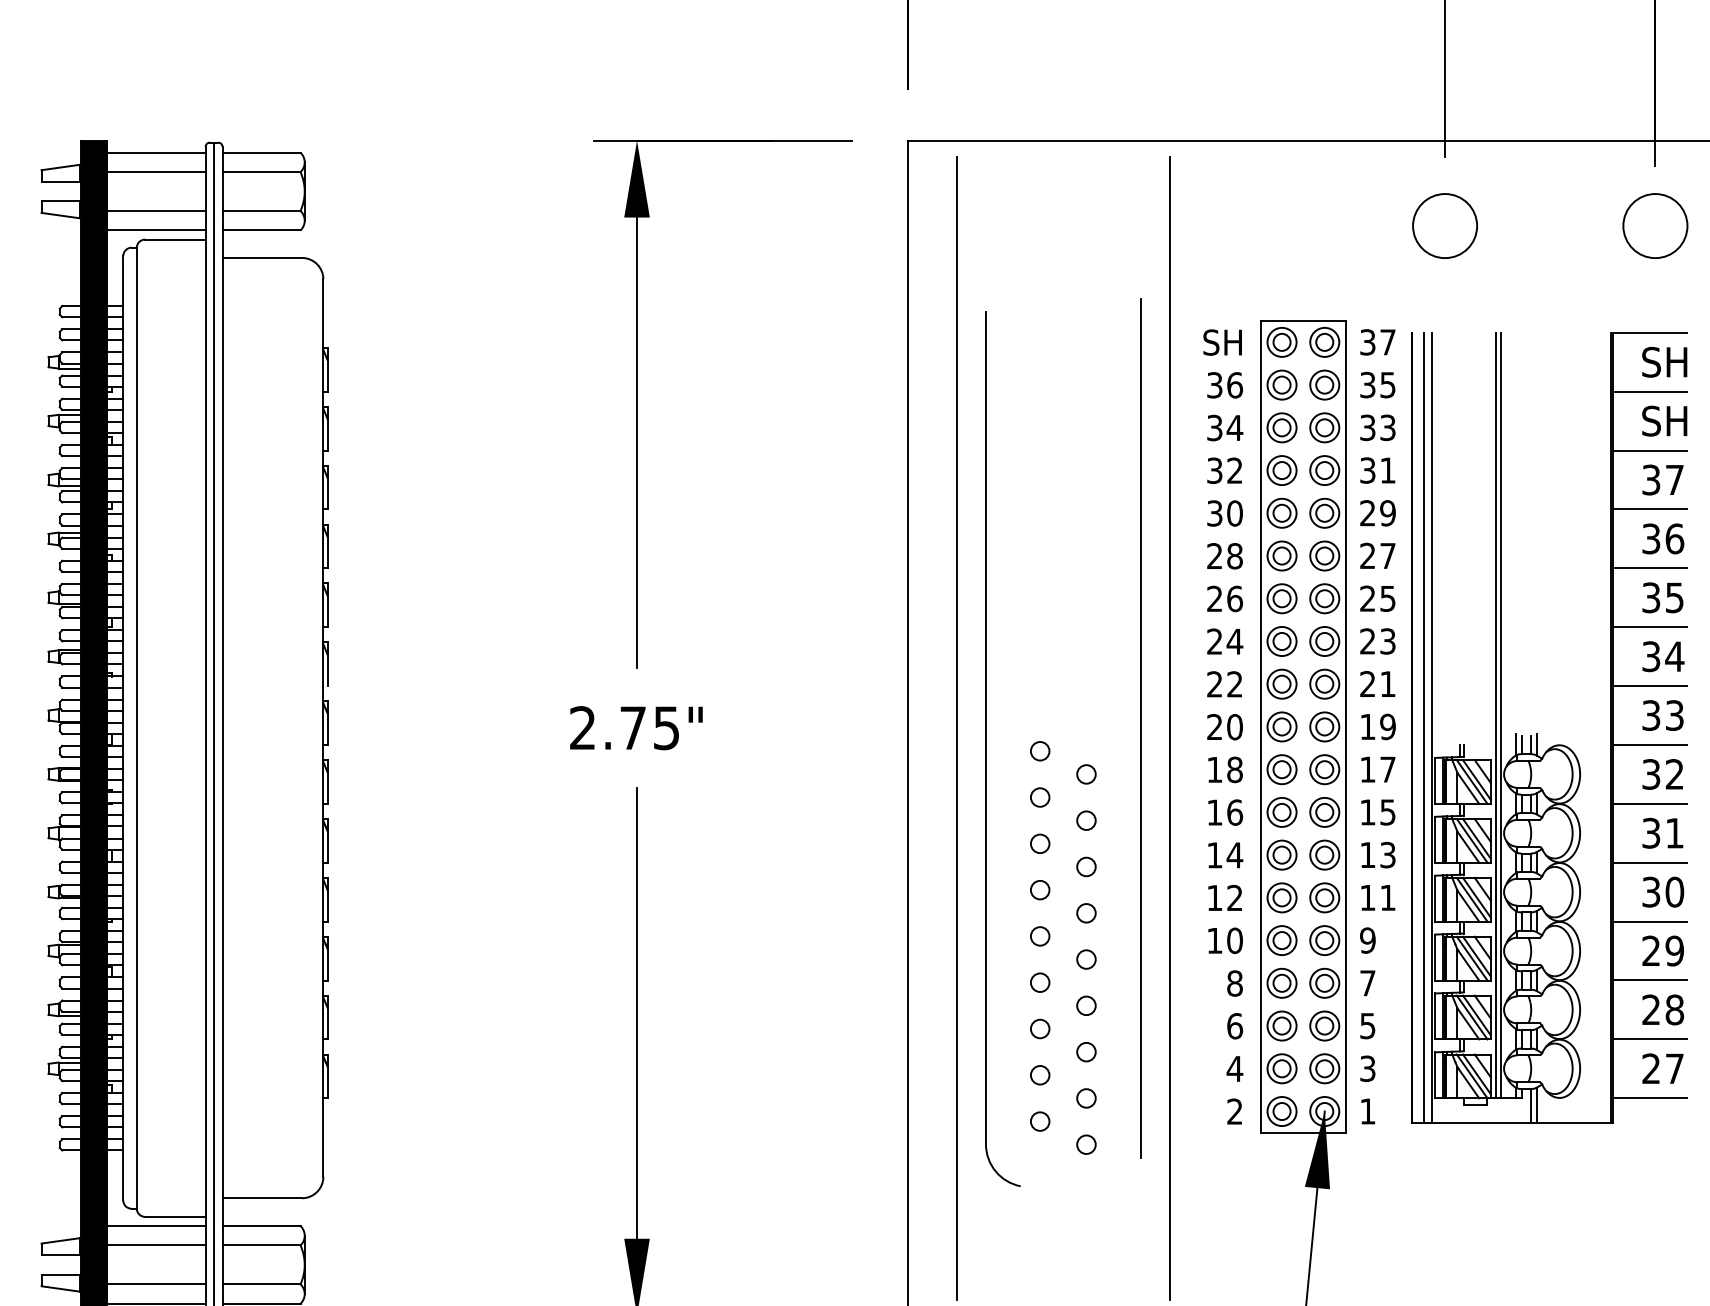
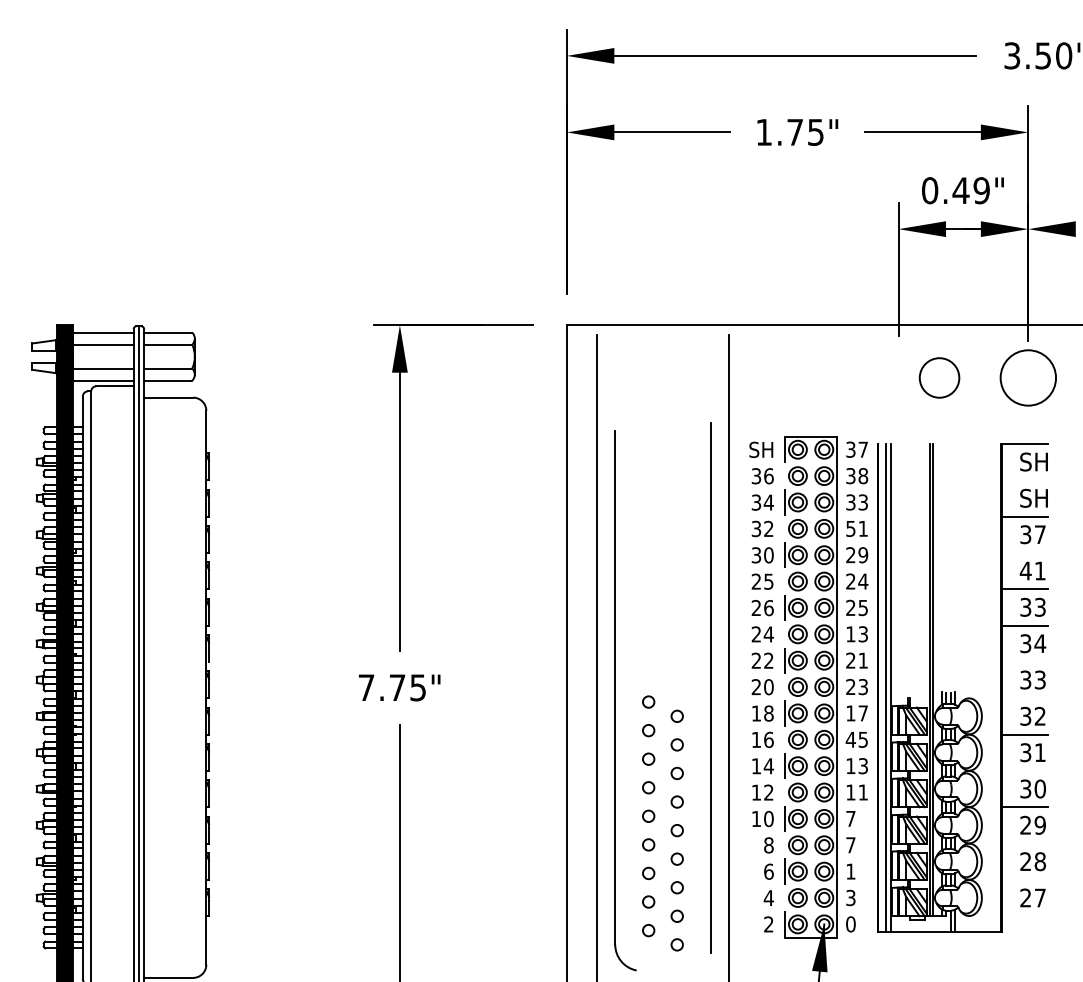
circle: (1445, 225) -> (939, 377), moved
circle: (1655, 225) -> (1028, 377), size x1.4
text: (1388, 385) -> (863, 476), 35 -> 38
line: (1649, 392) -> (1024, 480), removed
text: (1367, 469) -> (850, 528), 31 -> 51
line: (1649, 508) -> (1024, 552), removed
text: (1662, 538) -> (1032, 570), 36 -> 41
text: (1234, 555) -> (768, 581), 28 -> 25
text: (1388, 555) -> (863, 581), 27 -> 24
text: (1675, 596) -> (1040, 606), 35 -> 33
text: (1367, 641) -> (850, 634), 23 -> 13
line: (1649, 685) -> (1024, 661), removed
text: (1378, 726) -> (857, 686), 19 -> 23
text: (582, 727) -> (366, 687), 2.75" -> 7.75"
line: (1260, 727) -> (784, 687), solid -> dashed
line: (1649, 745) -> (1024, 698), removed
text: (1367, 811) -> (850, 739), 15 -> 45
line: (1649, 862) -> (1024, 770), removed
text: (1367, 939) -> (850, 818), 9 -> 7
line: (1649, 980) -> (1024, 843), removed
text: (1367, 1025) -> (850, 871), 5 -> 1
line: (1649, 1038) -> (1024, 879), removed
line: (1649, 1098) -> (1024, 916), removed
text: (1367, 1111) -> (850, 924), 1 -> 0

